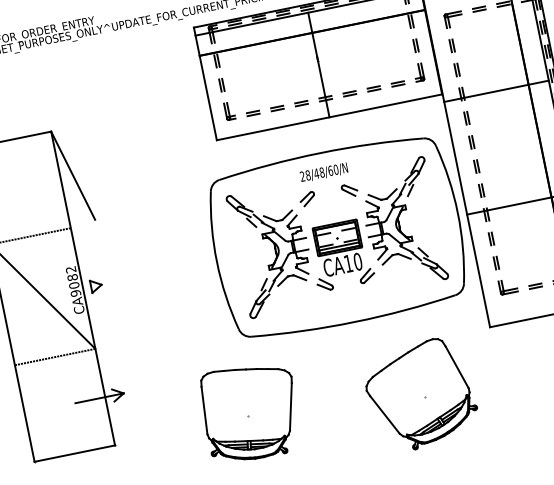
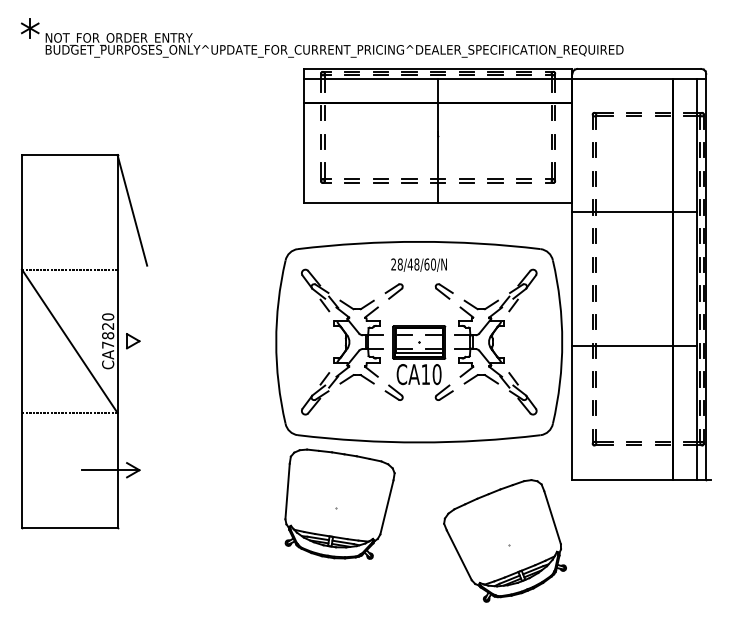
text: (73, 281) -> (108, 330), CA9082 -> CA7820
part: (420, 394) -> (504, 540), moved
part: (250, 411) -> (339, 503), moved

